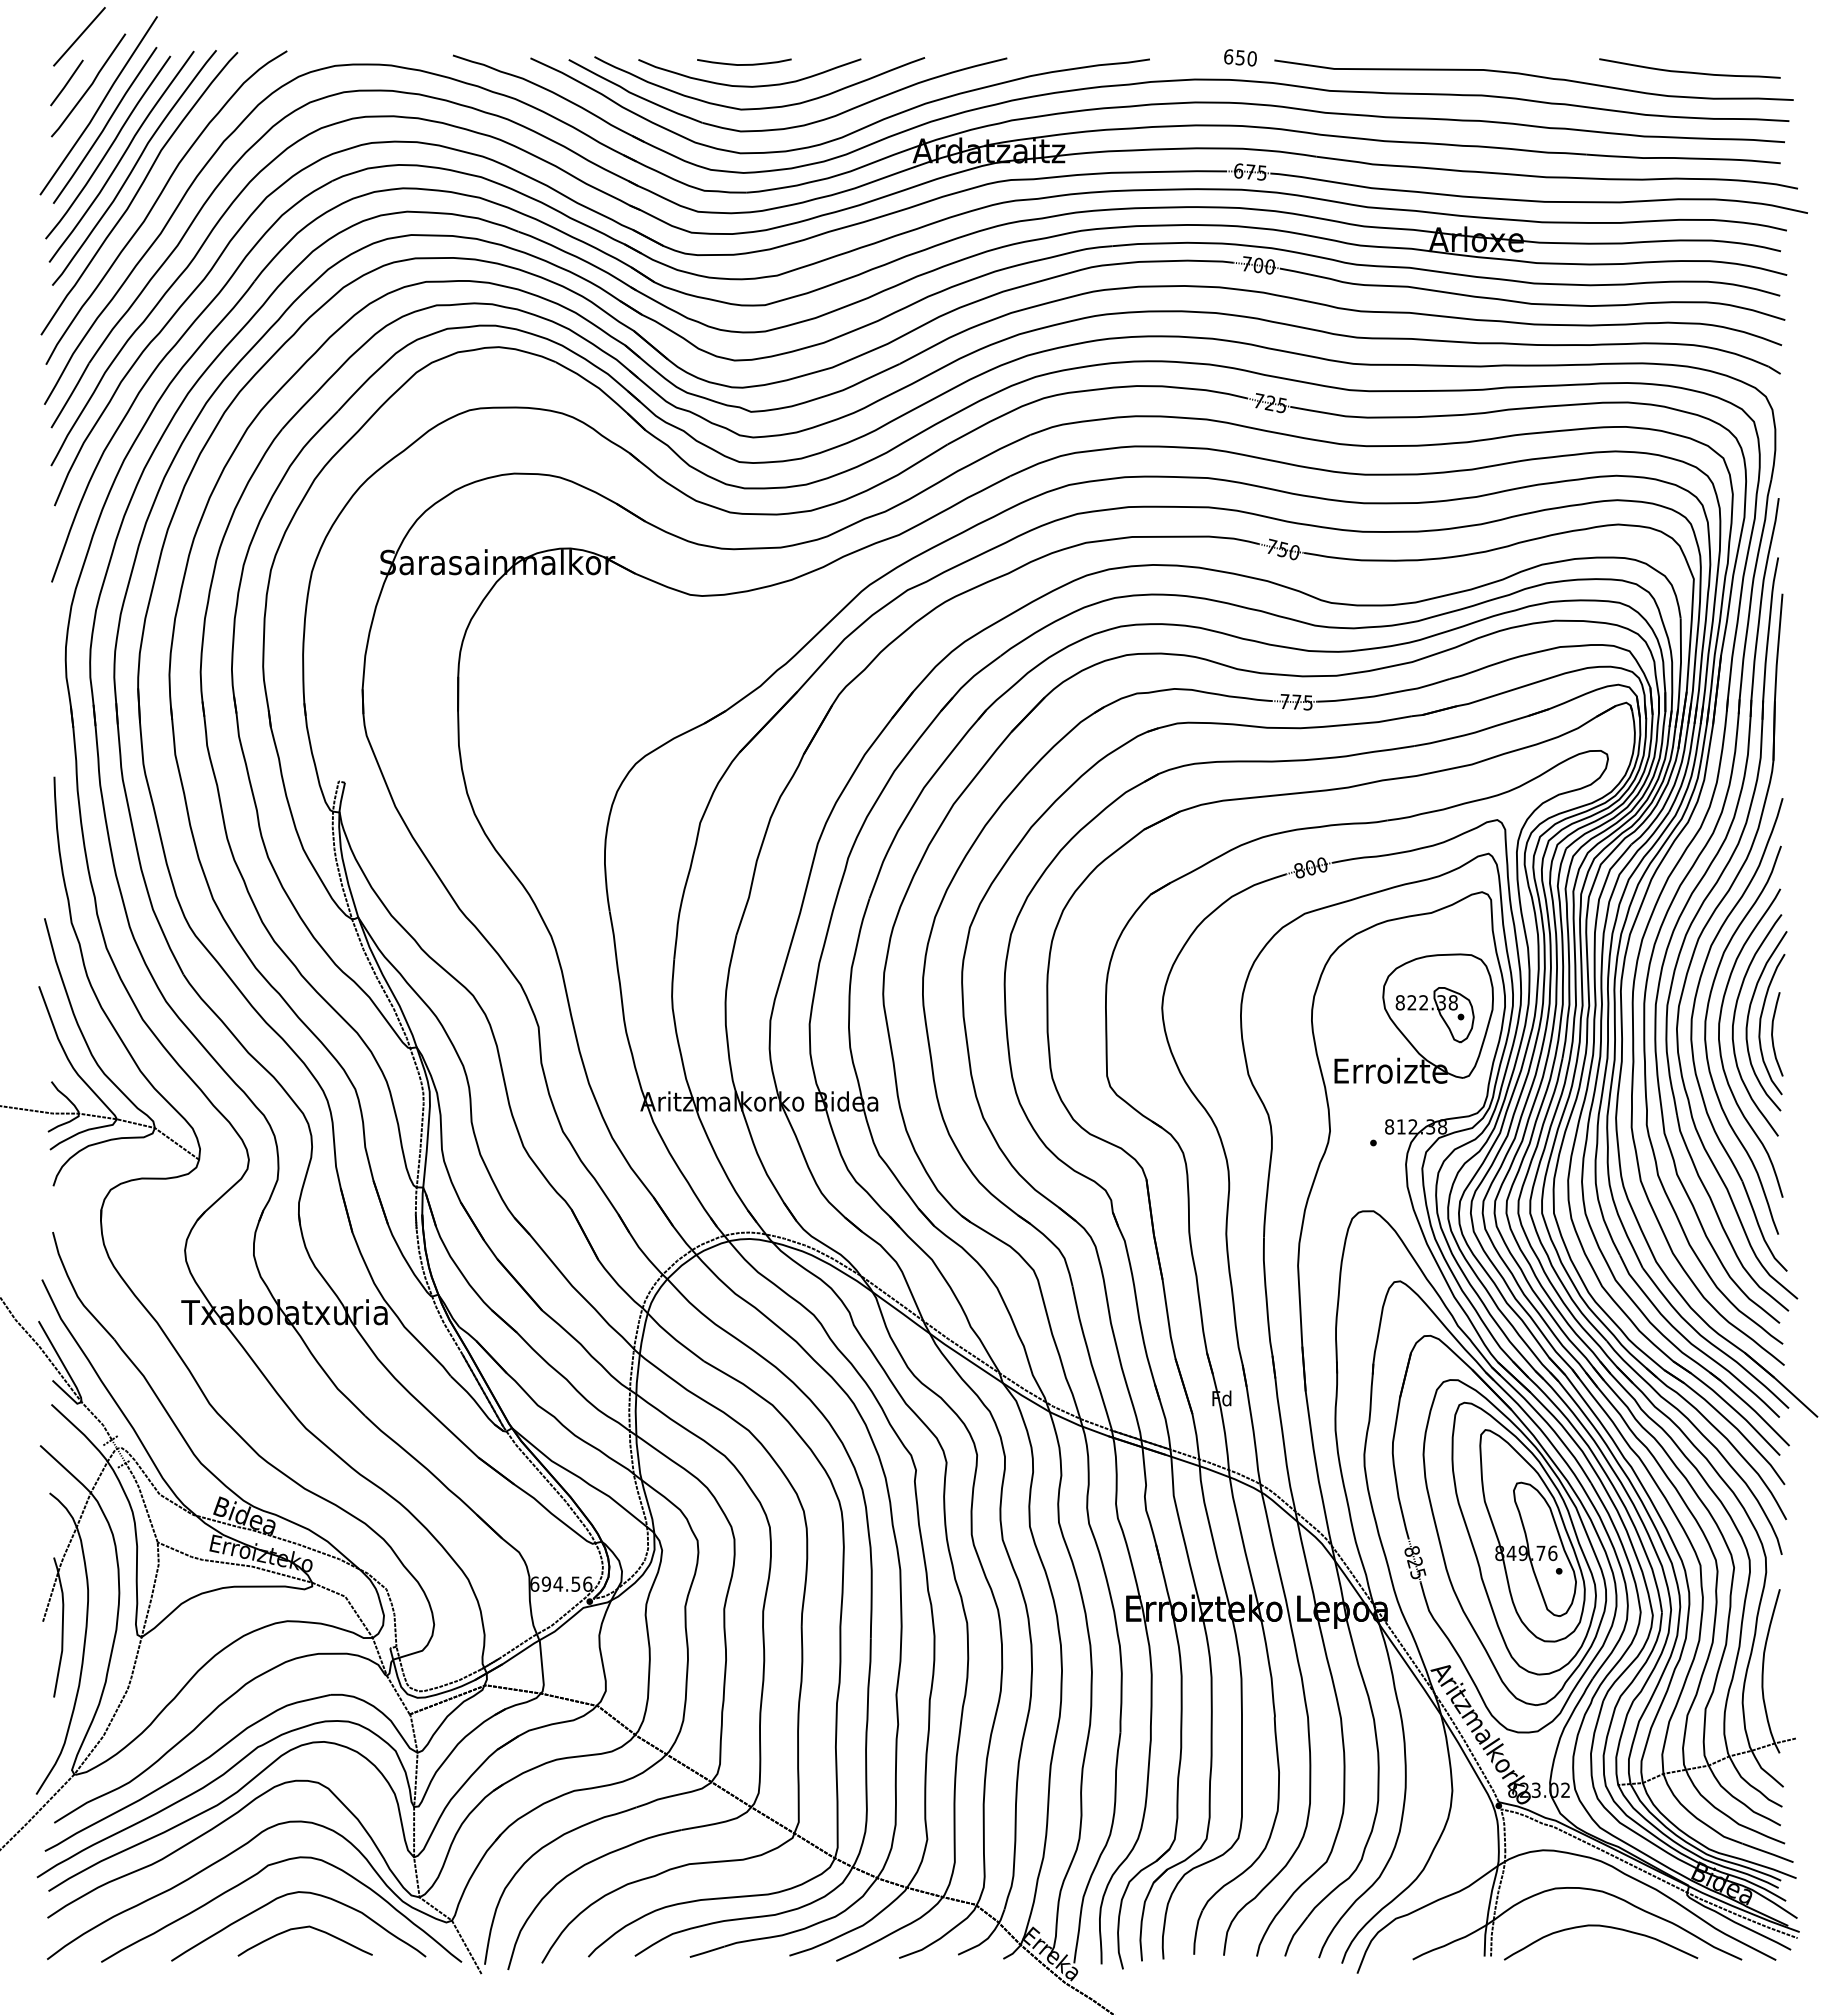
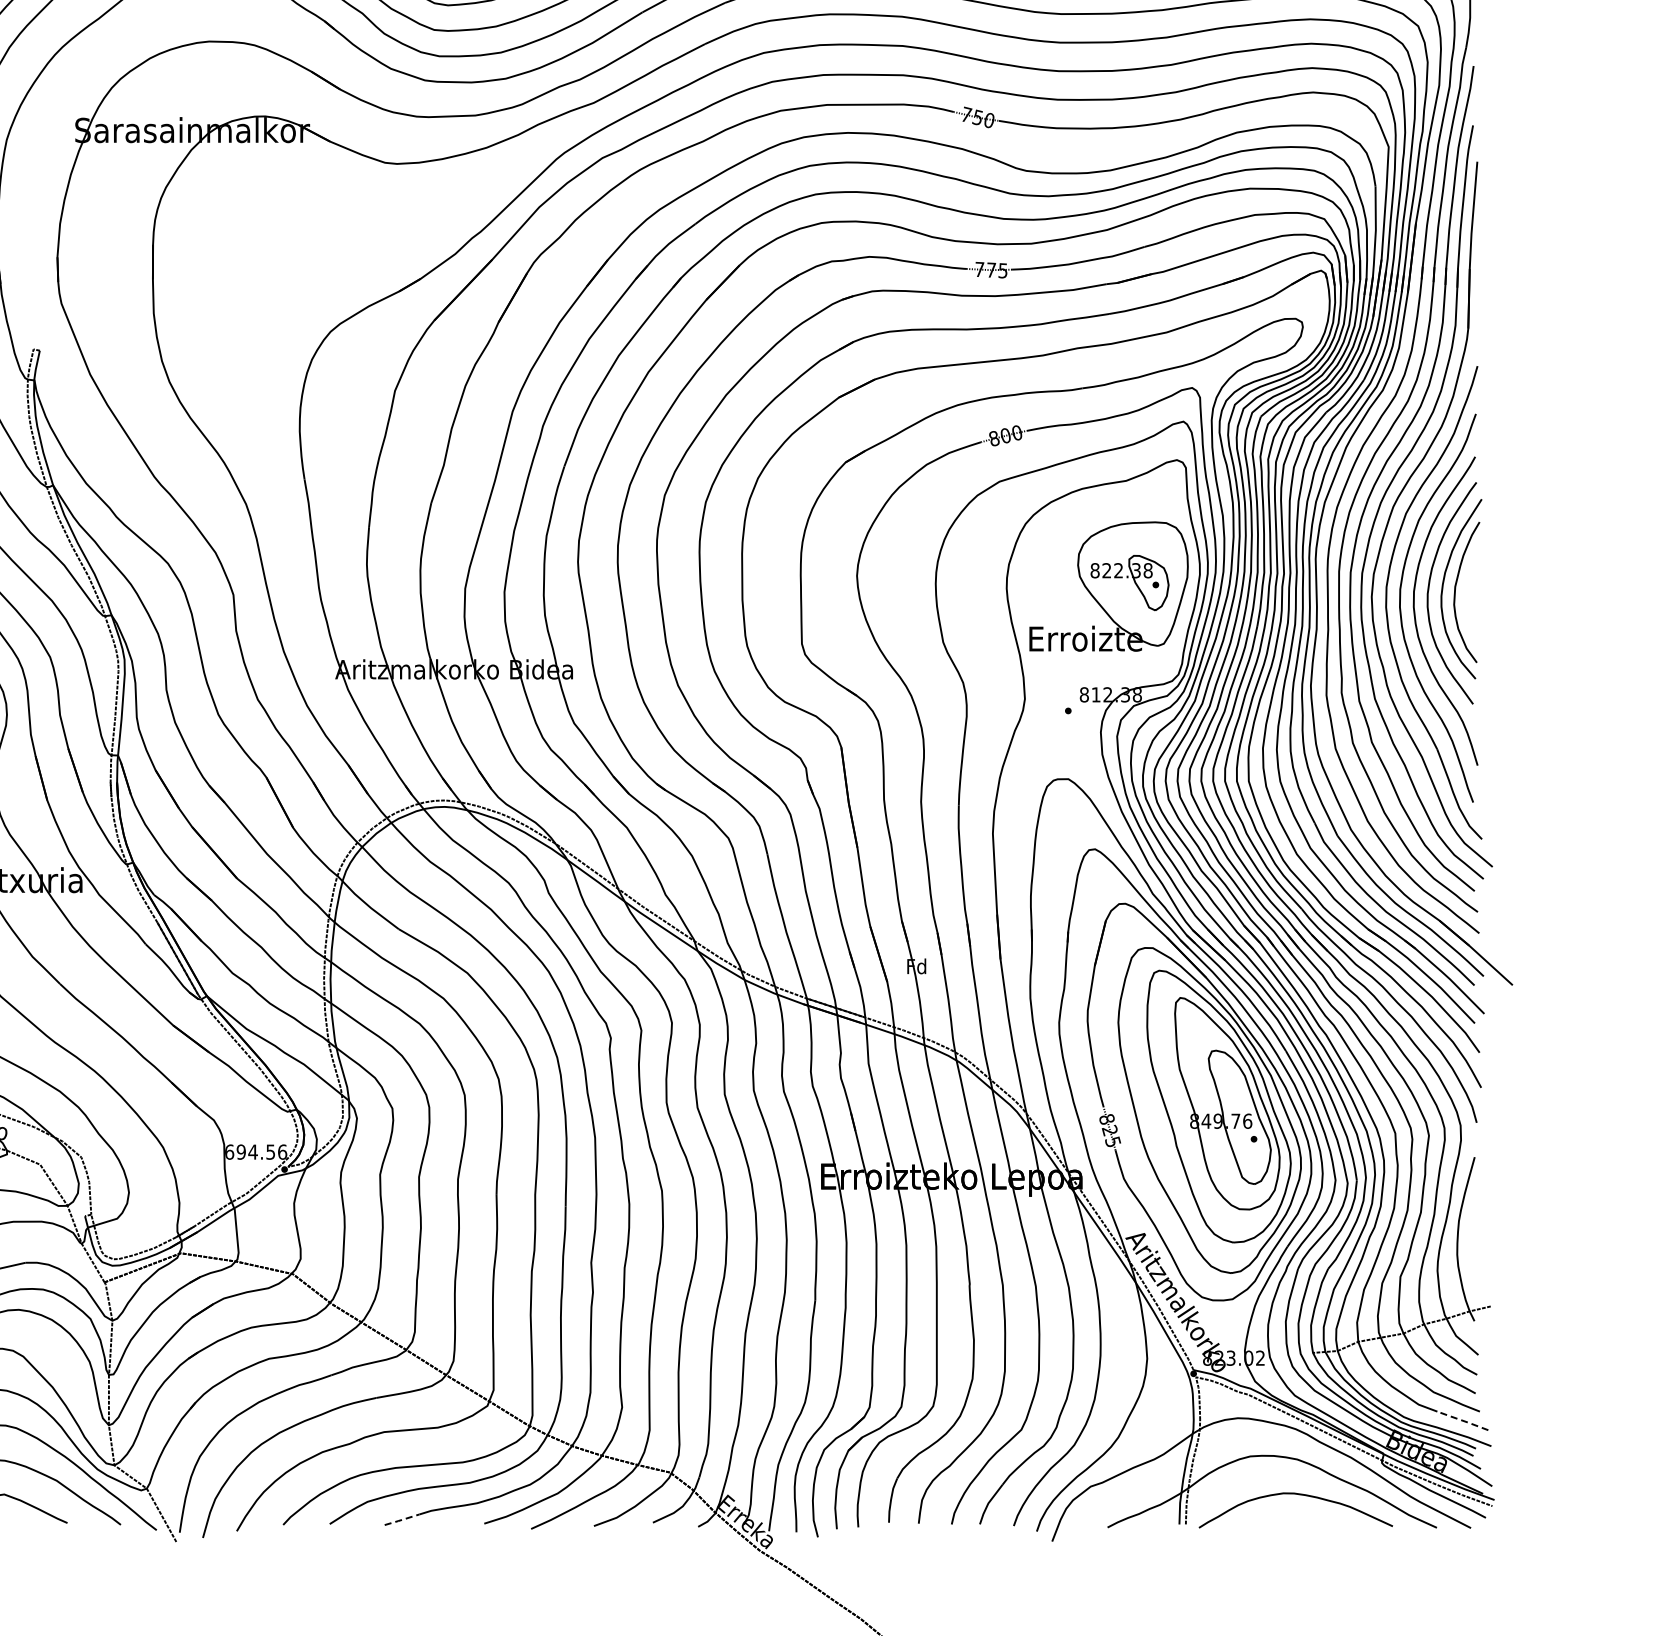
curve: (1773, 1036) -> (1468, 604), removed
line: (1768, 1852) -> (1463, 1420), solid -> dashed
line: (707, 1952) -> (402, 1520), solid -> dashed

